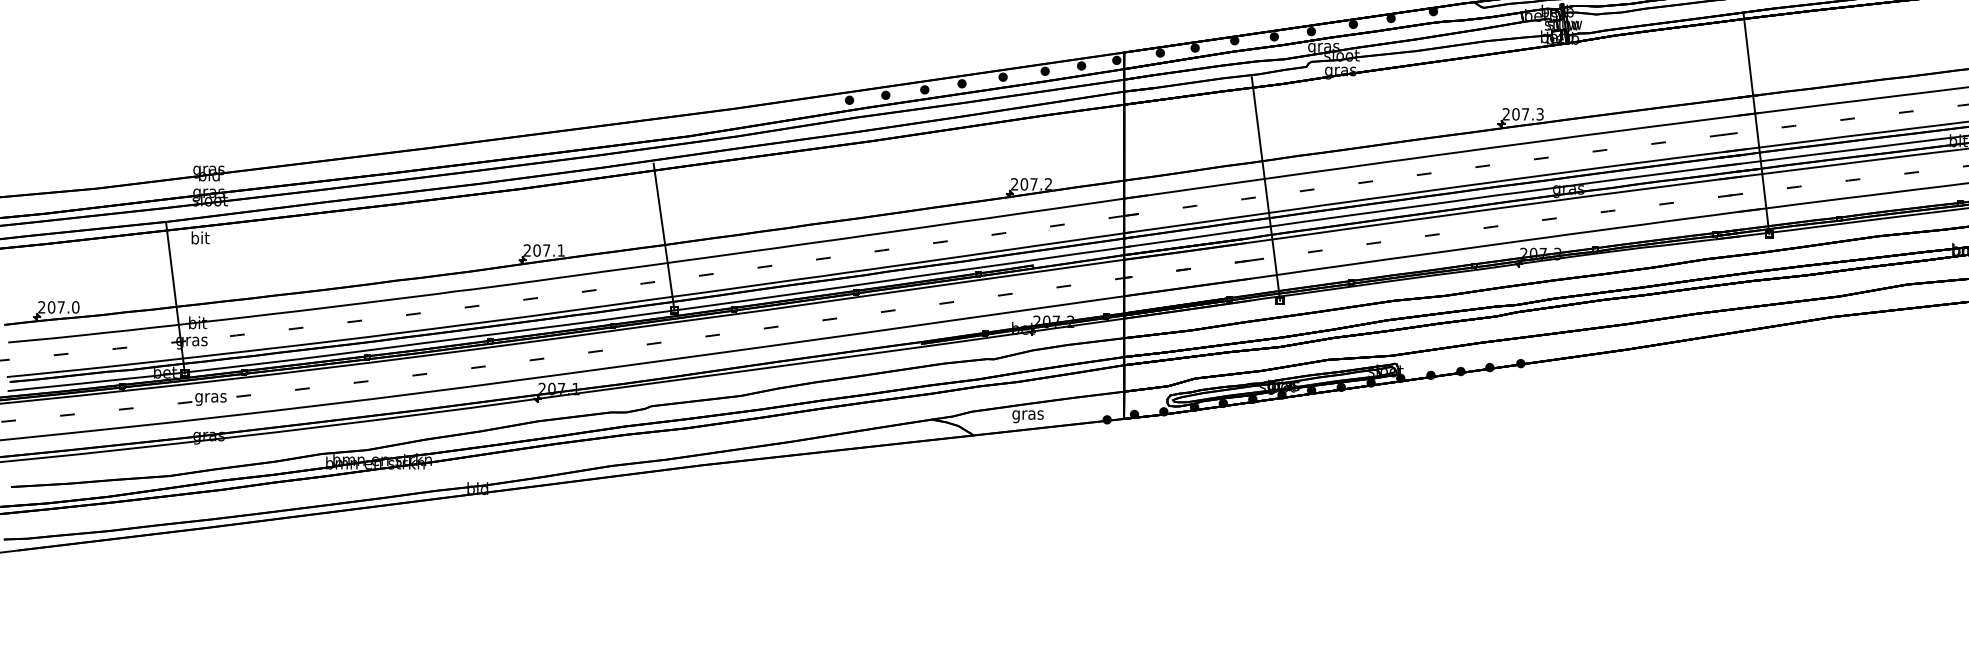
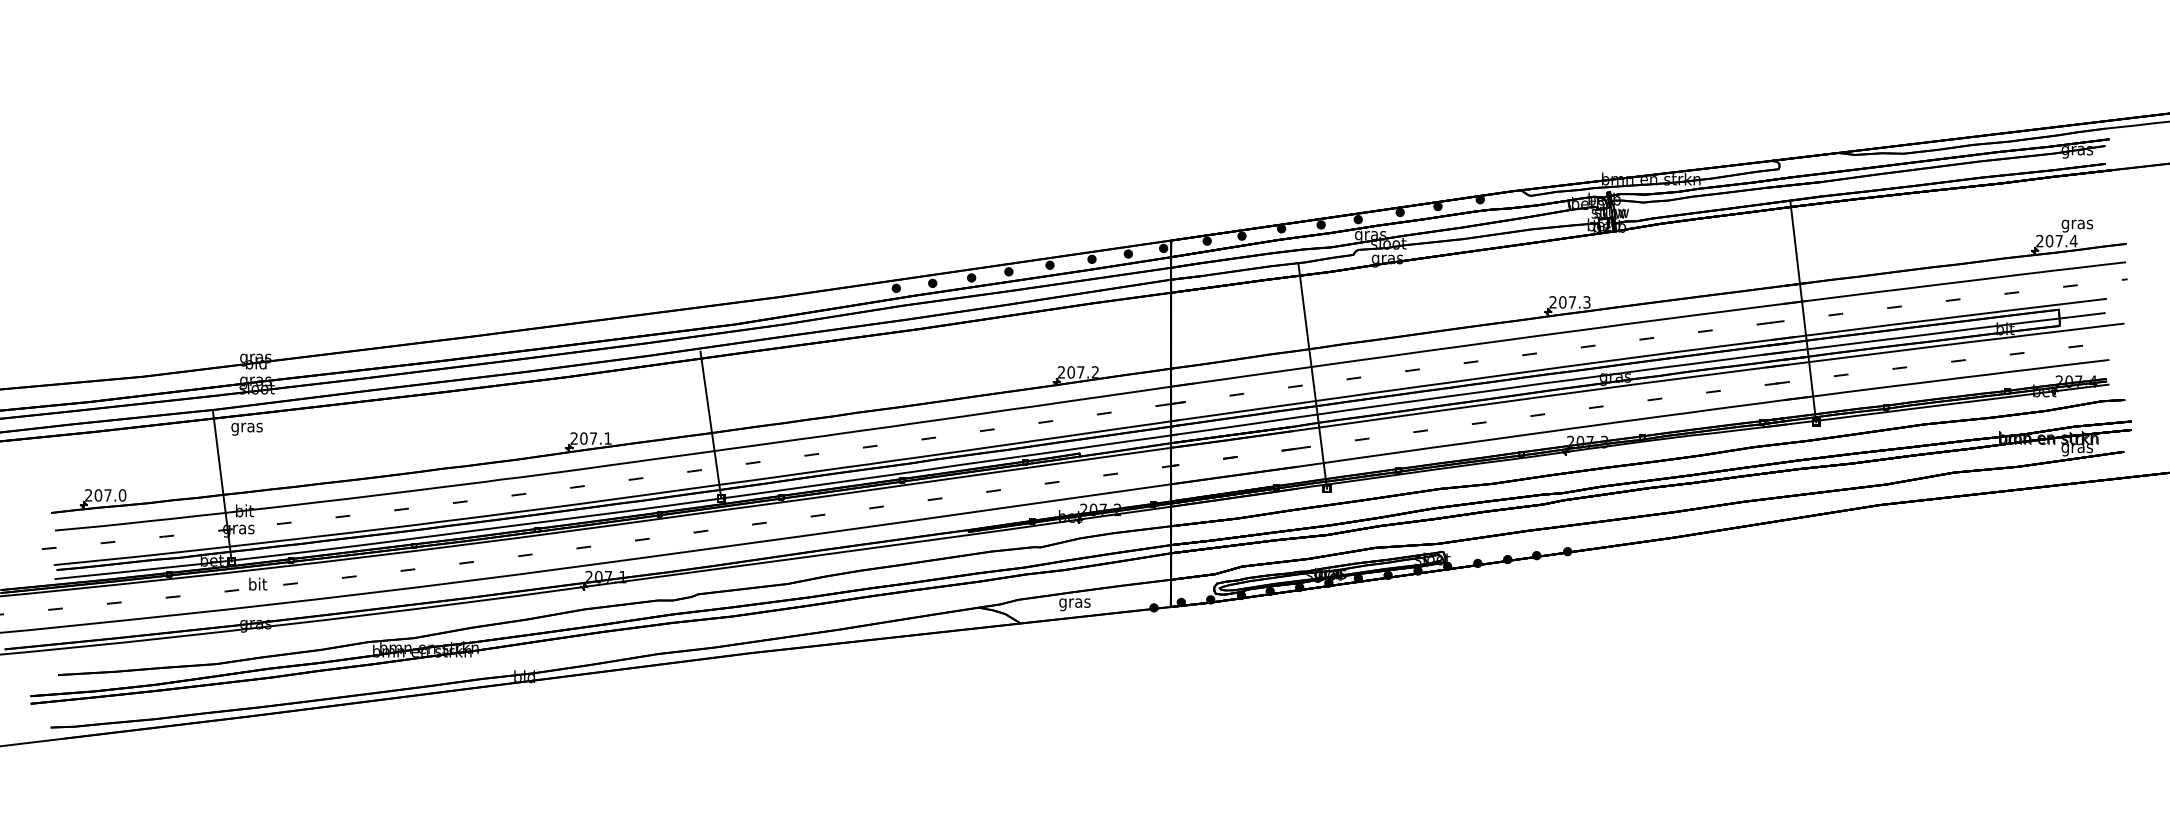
text: (199, 239) -> (246, 427), bit -> gras
text: (210, 397) -> (257, 585), gras -> bit

